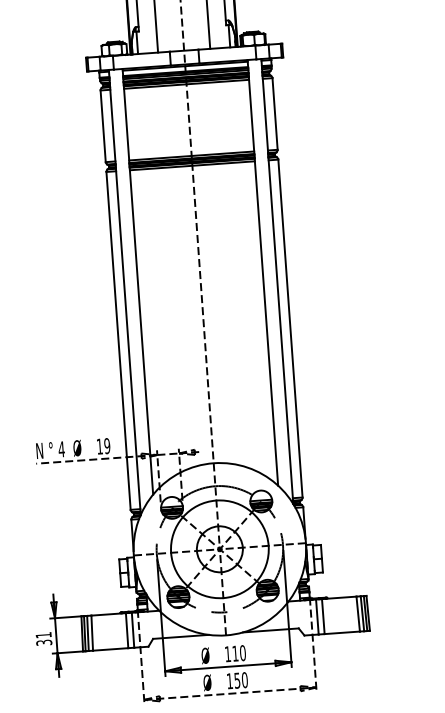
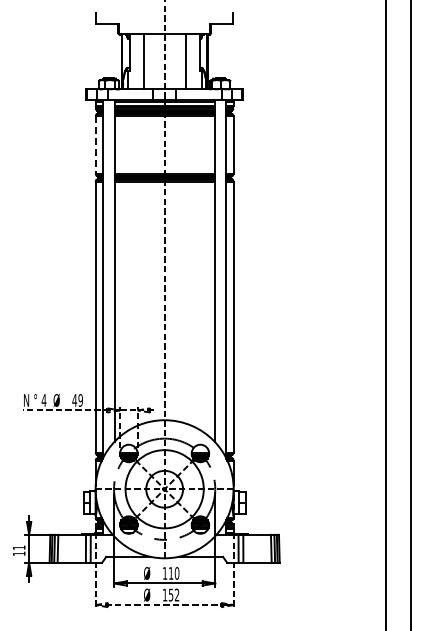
line: (102, 126) -> (95, 145), solid -> dashed
text: (99, 446) -> (74, 400), 19 -> 49
text: (43, 642) -> (18, 553), 31 -> 11
text: (244, 679) -> (176, 594), 150 -> 152

